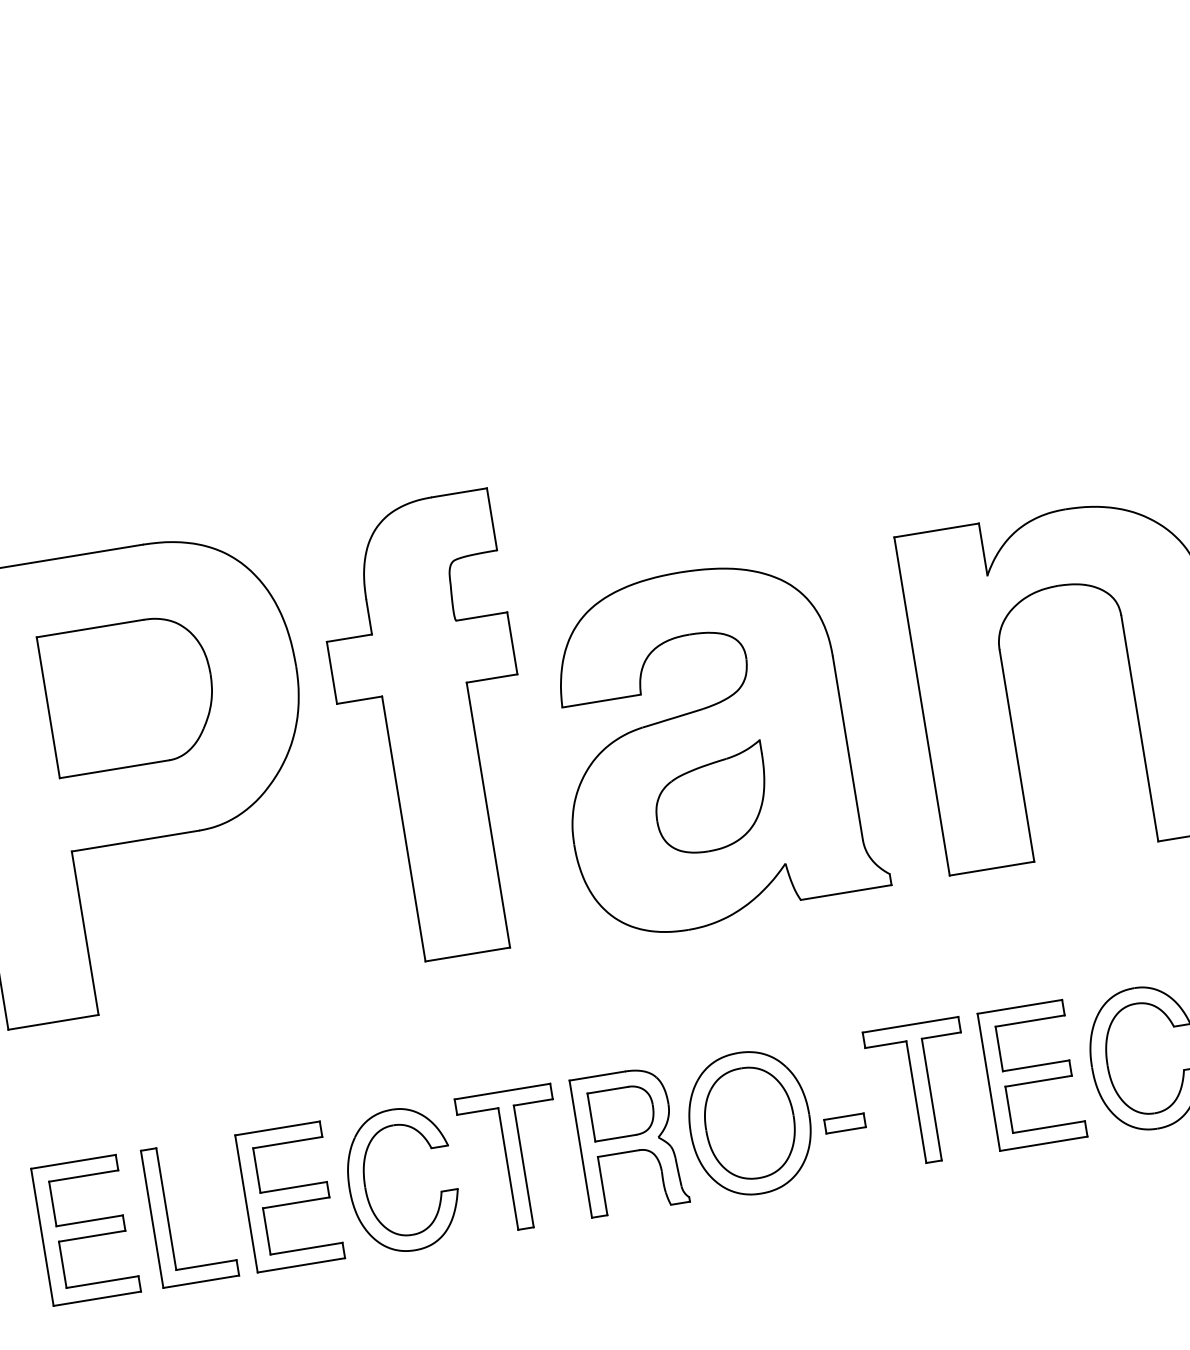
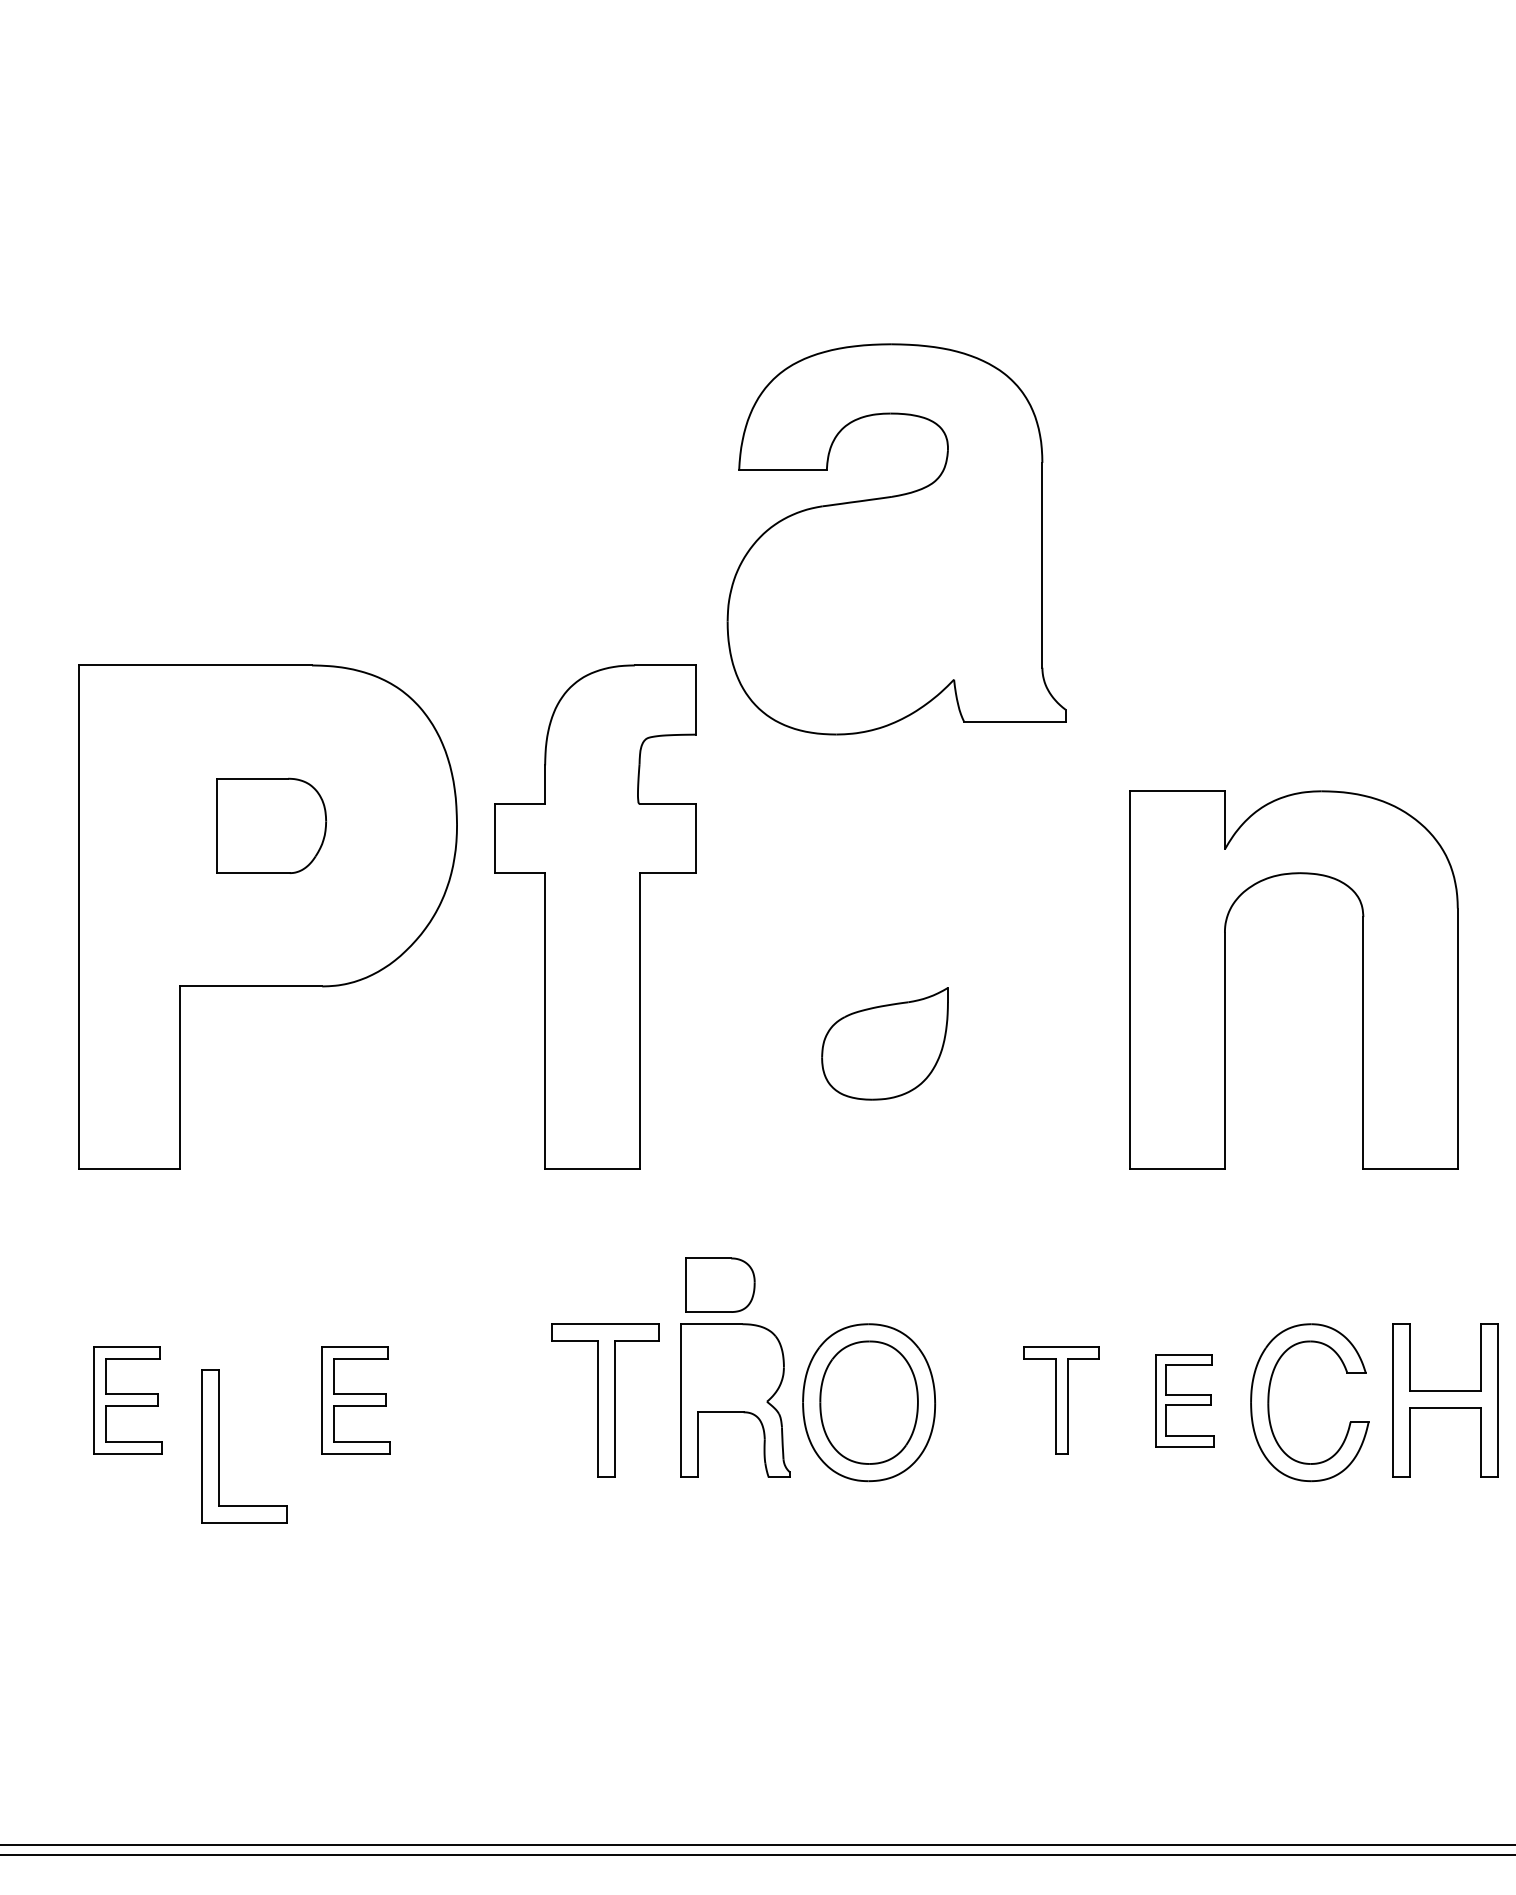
part: (130, 693) -> (271, 825), size x0.6
part: (713, 746) -> (896, 539), moved
part: (1032, 1075) -> (1184, 1400), size x0.6
part: (921, 1093) -> (1061, 1400), size x0.7
part: (622, 1111) -> (720, 1284), moved
part: (845, 1123) -> (972, 1419), removed
part: (366, 1185) -> (440, 1402), removed
part: (289, 1196) -> (355, 1400), size x0.7
part: (167, 1216) -> (219, 1446), moved
part: (85, 1230) -> (127, 1400), size x0.7

